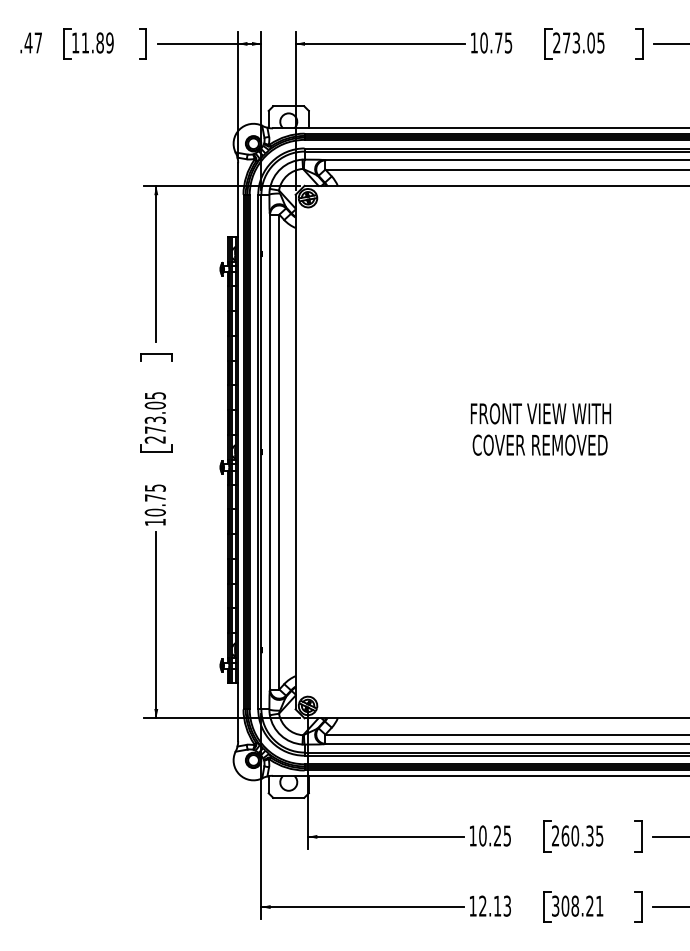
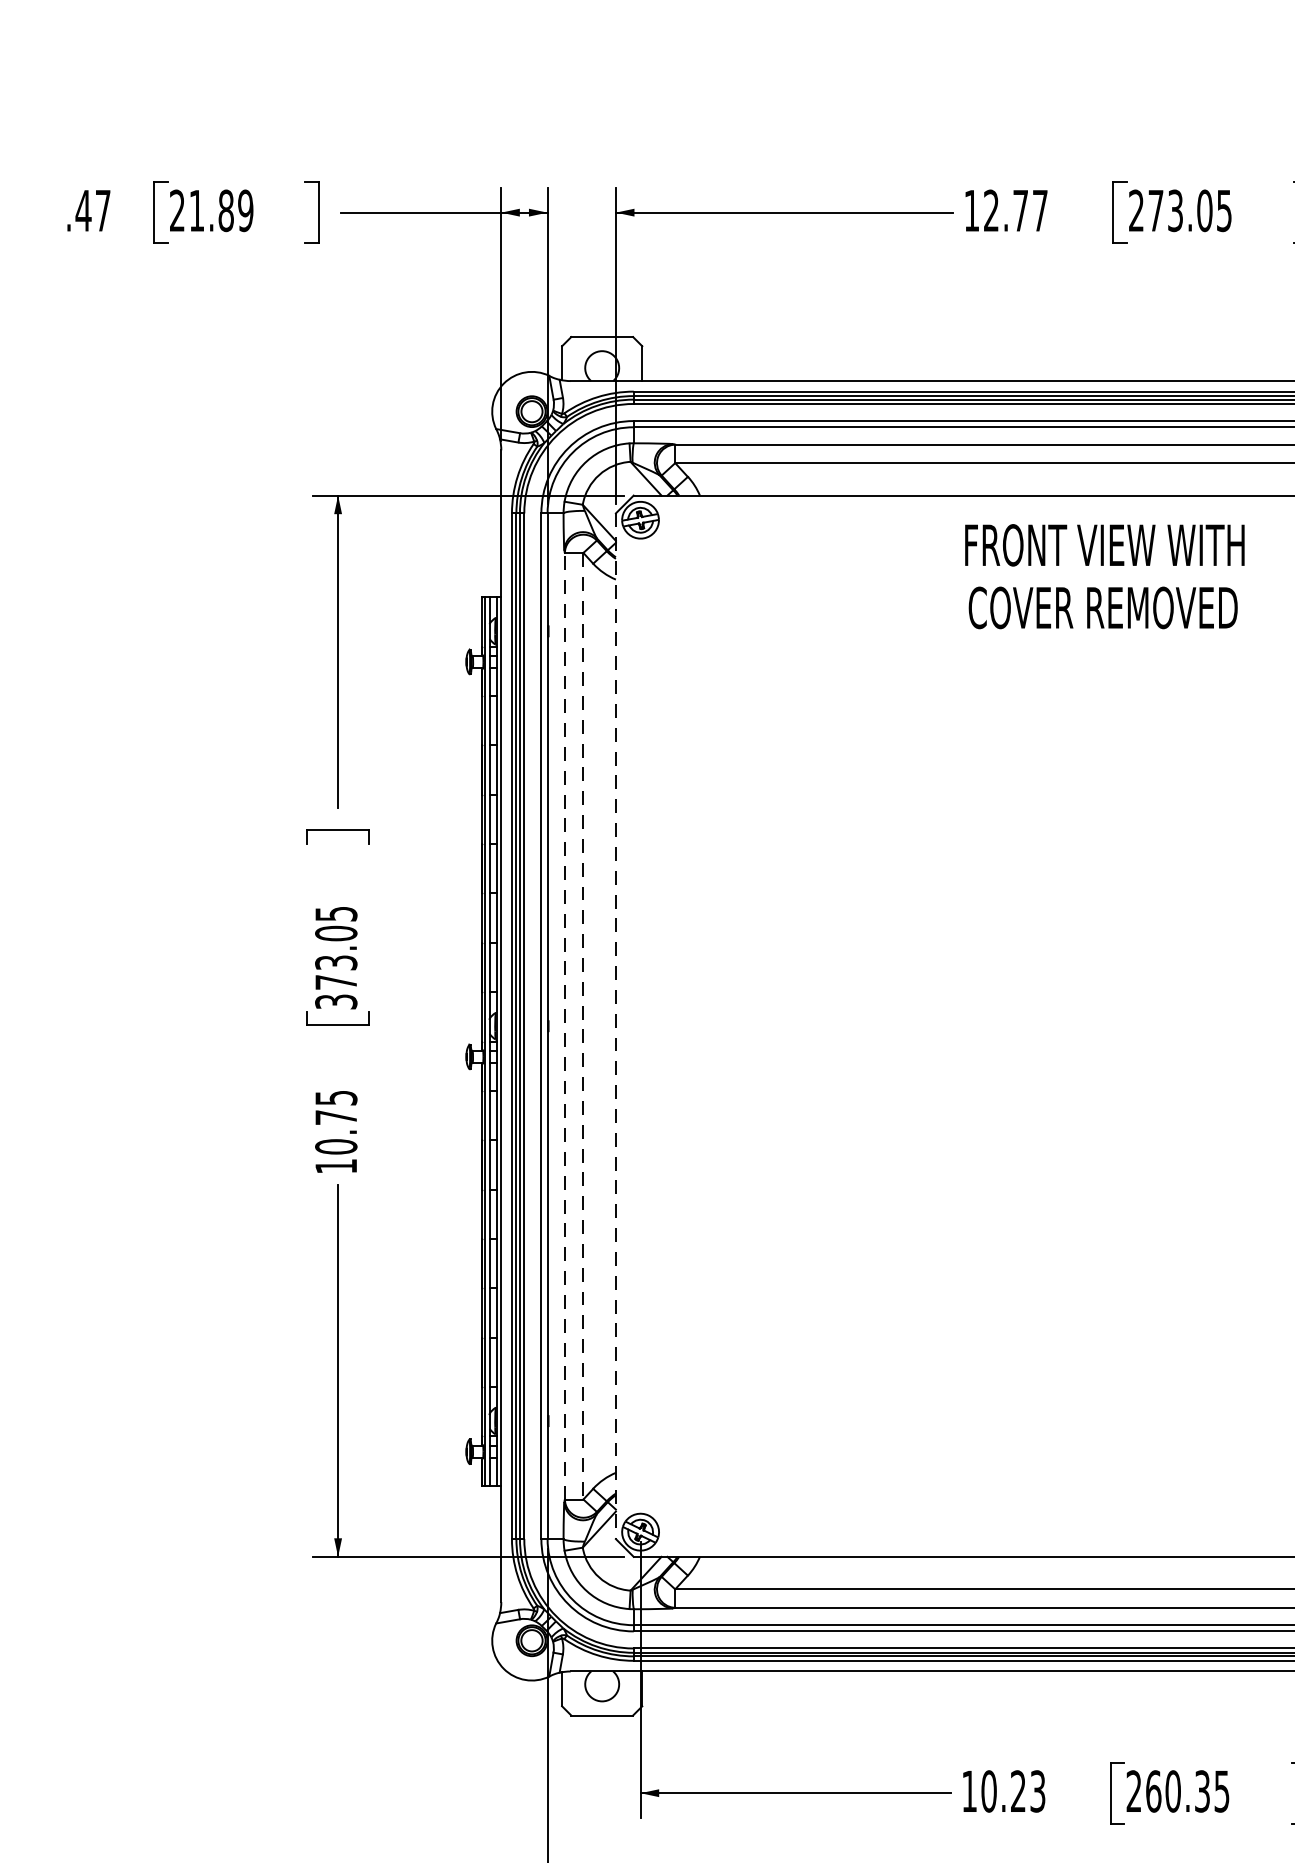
text: (75, 42) -> (177, 209), 11.89 -> 21.89
text: (496, 42) -> (1016, 209), 10.75 -> 12.77
text: (540, 429) -> (1103, 576), moved
text: (155, 439) -> (336, 1001), 273.05 -> 373.05
line: (270, 451) -> (565, 1025), solid -> dashed
line: (279, 452) -> (583, 1027), solid -> dashed
line: (295, 452) -> (615, 1027), solid -> dashed
text: (507, 835) -> (1038, 1790), 10.25 -> 10.23

